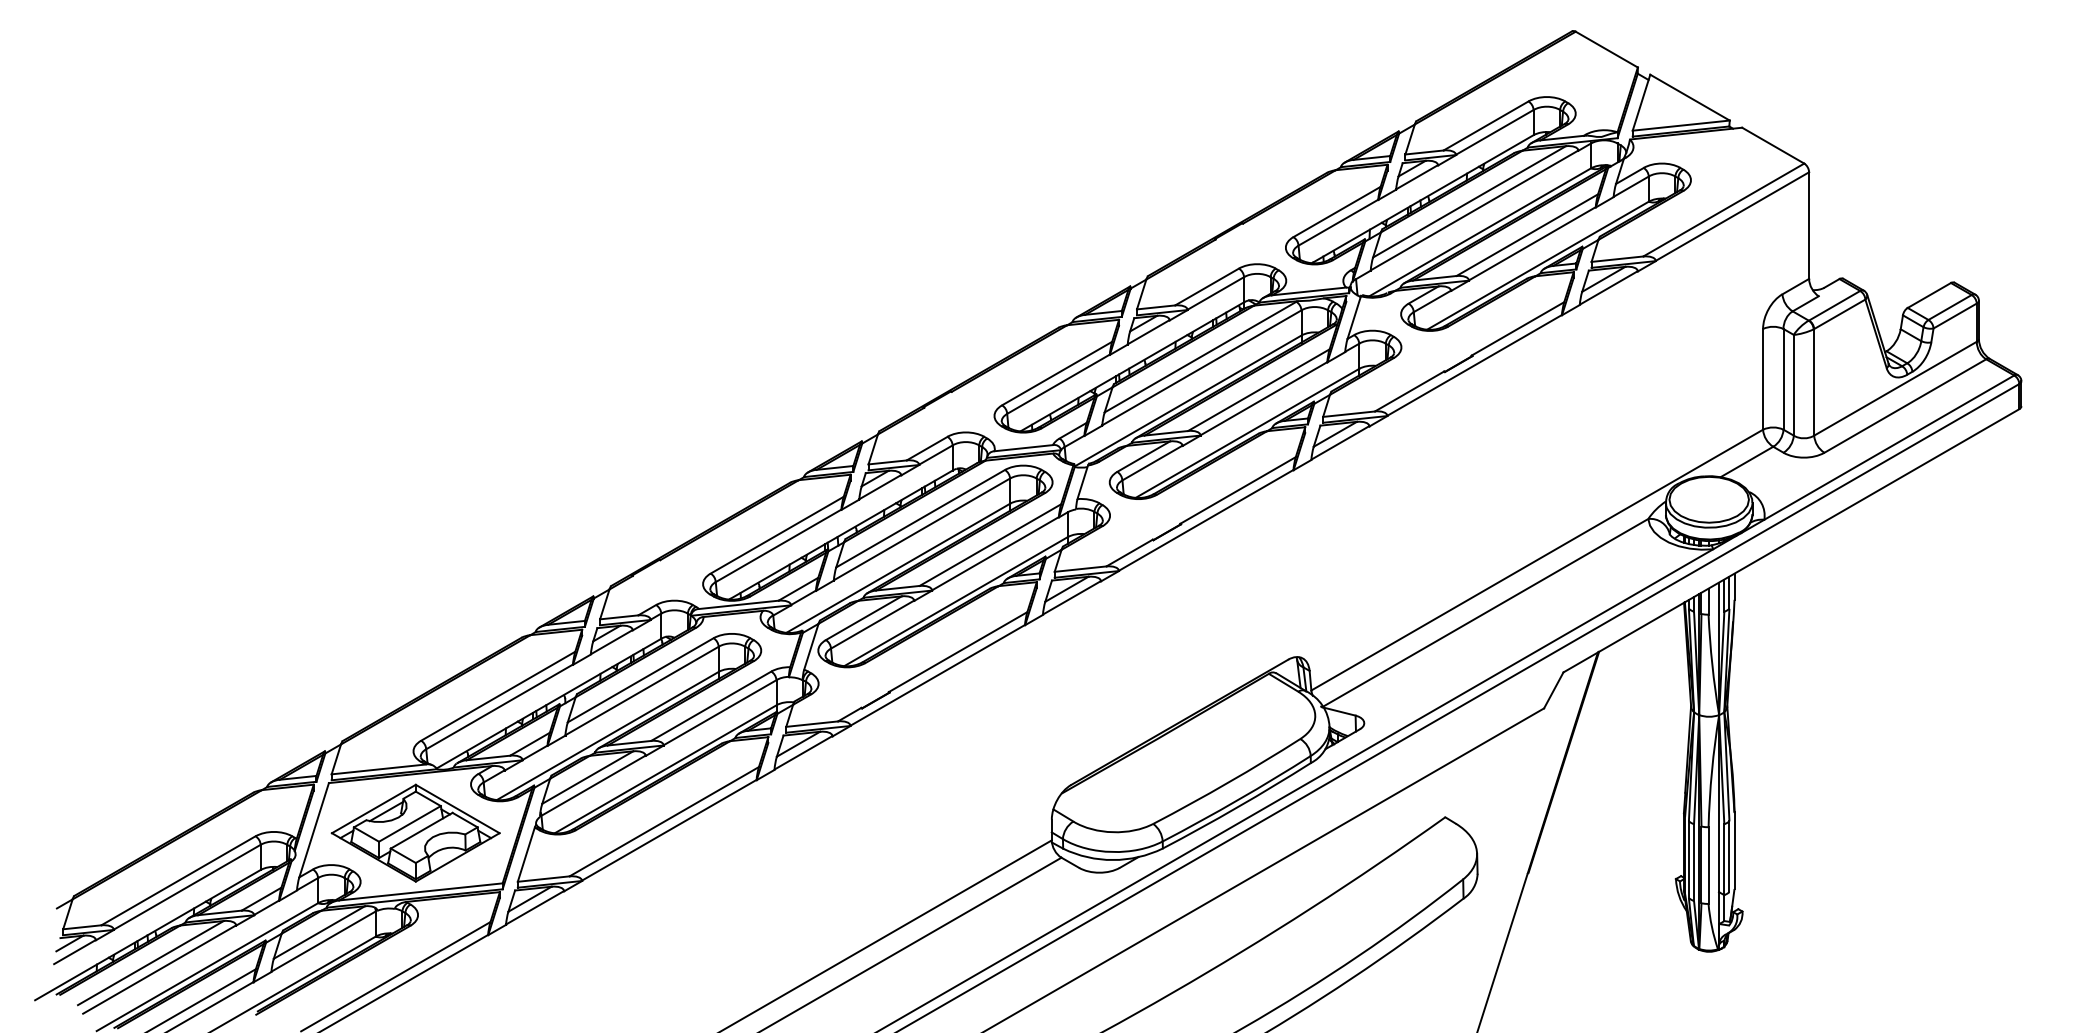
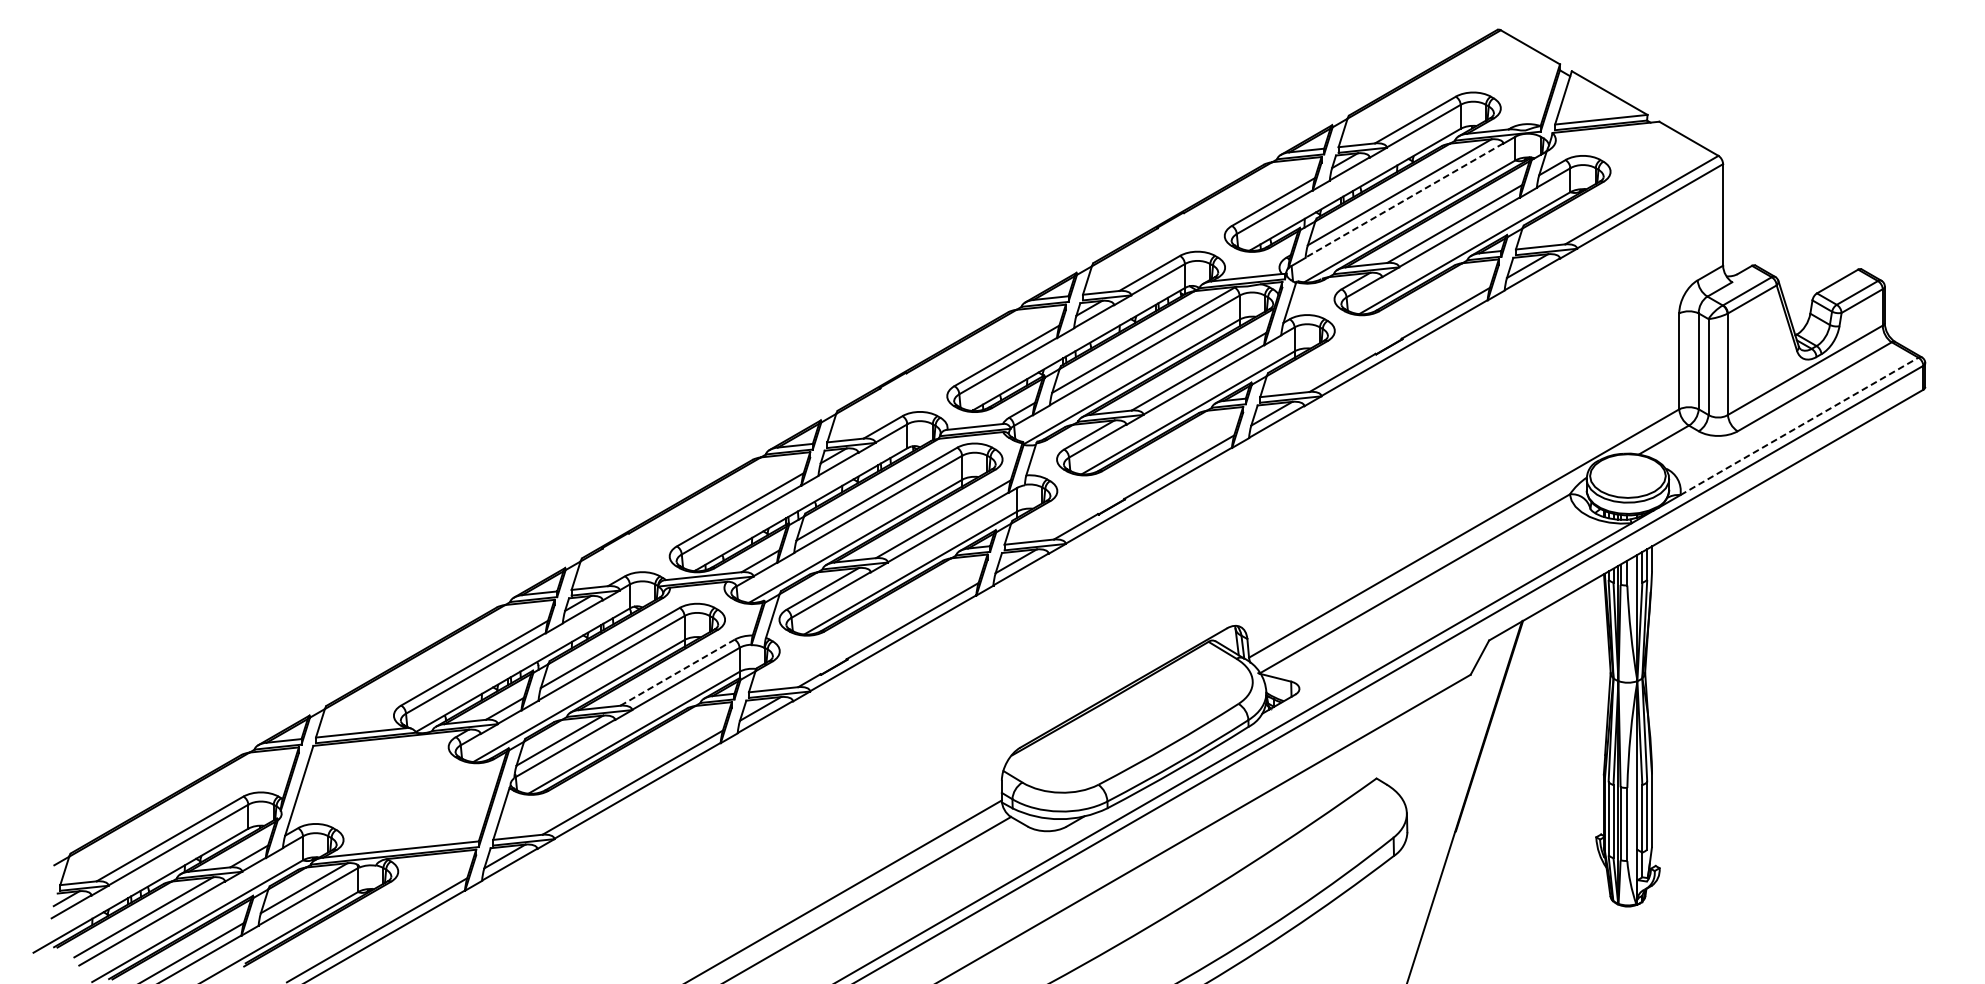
line: (1474, 210) -> (1404, 200), solid -> dashed
line: (1889, 447) -> (1799, 426), solid -> dashed
line: (711, 706) -> (677, 672), solid -> dashed
part: (415, 832) -> (395, 792), removed

